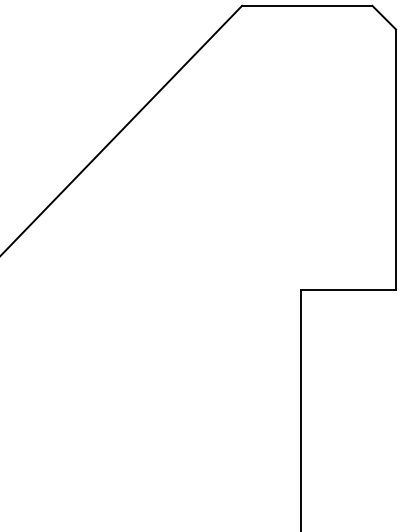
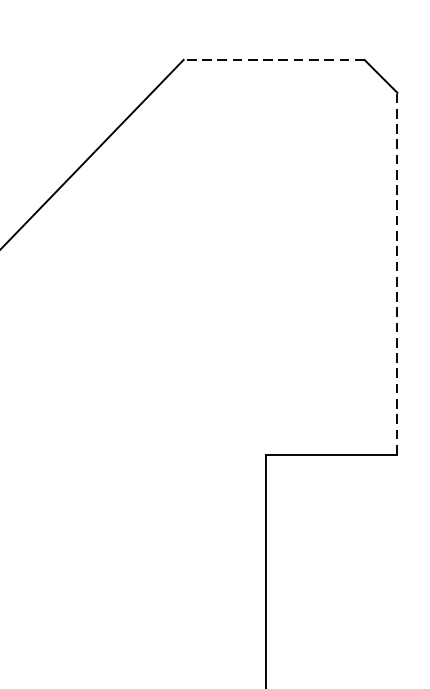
line: (306, 5) -> (273, 59), solid -> dashed
line: (396, 159) -> (397, 273), solid -> dashed

